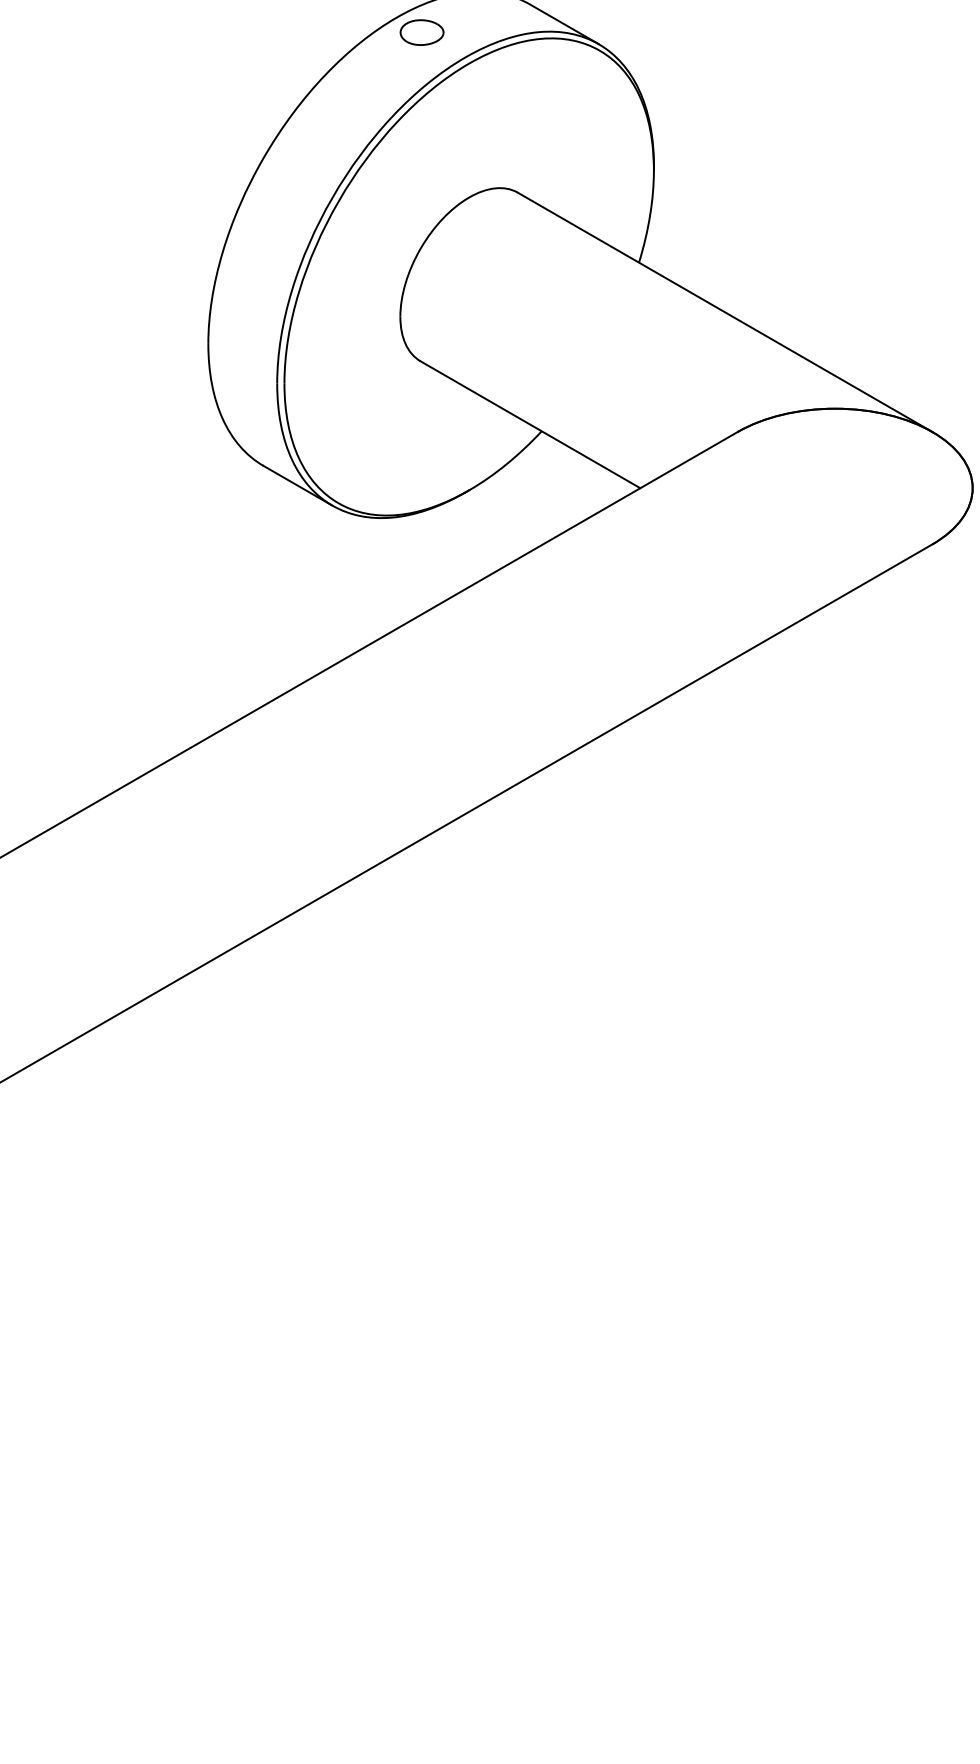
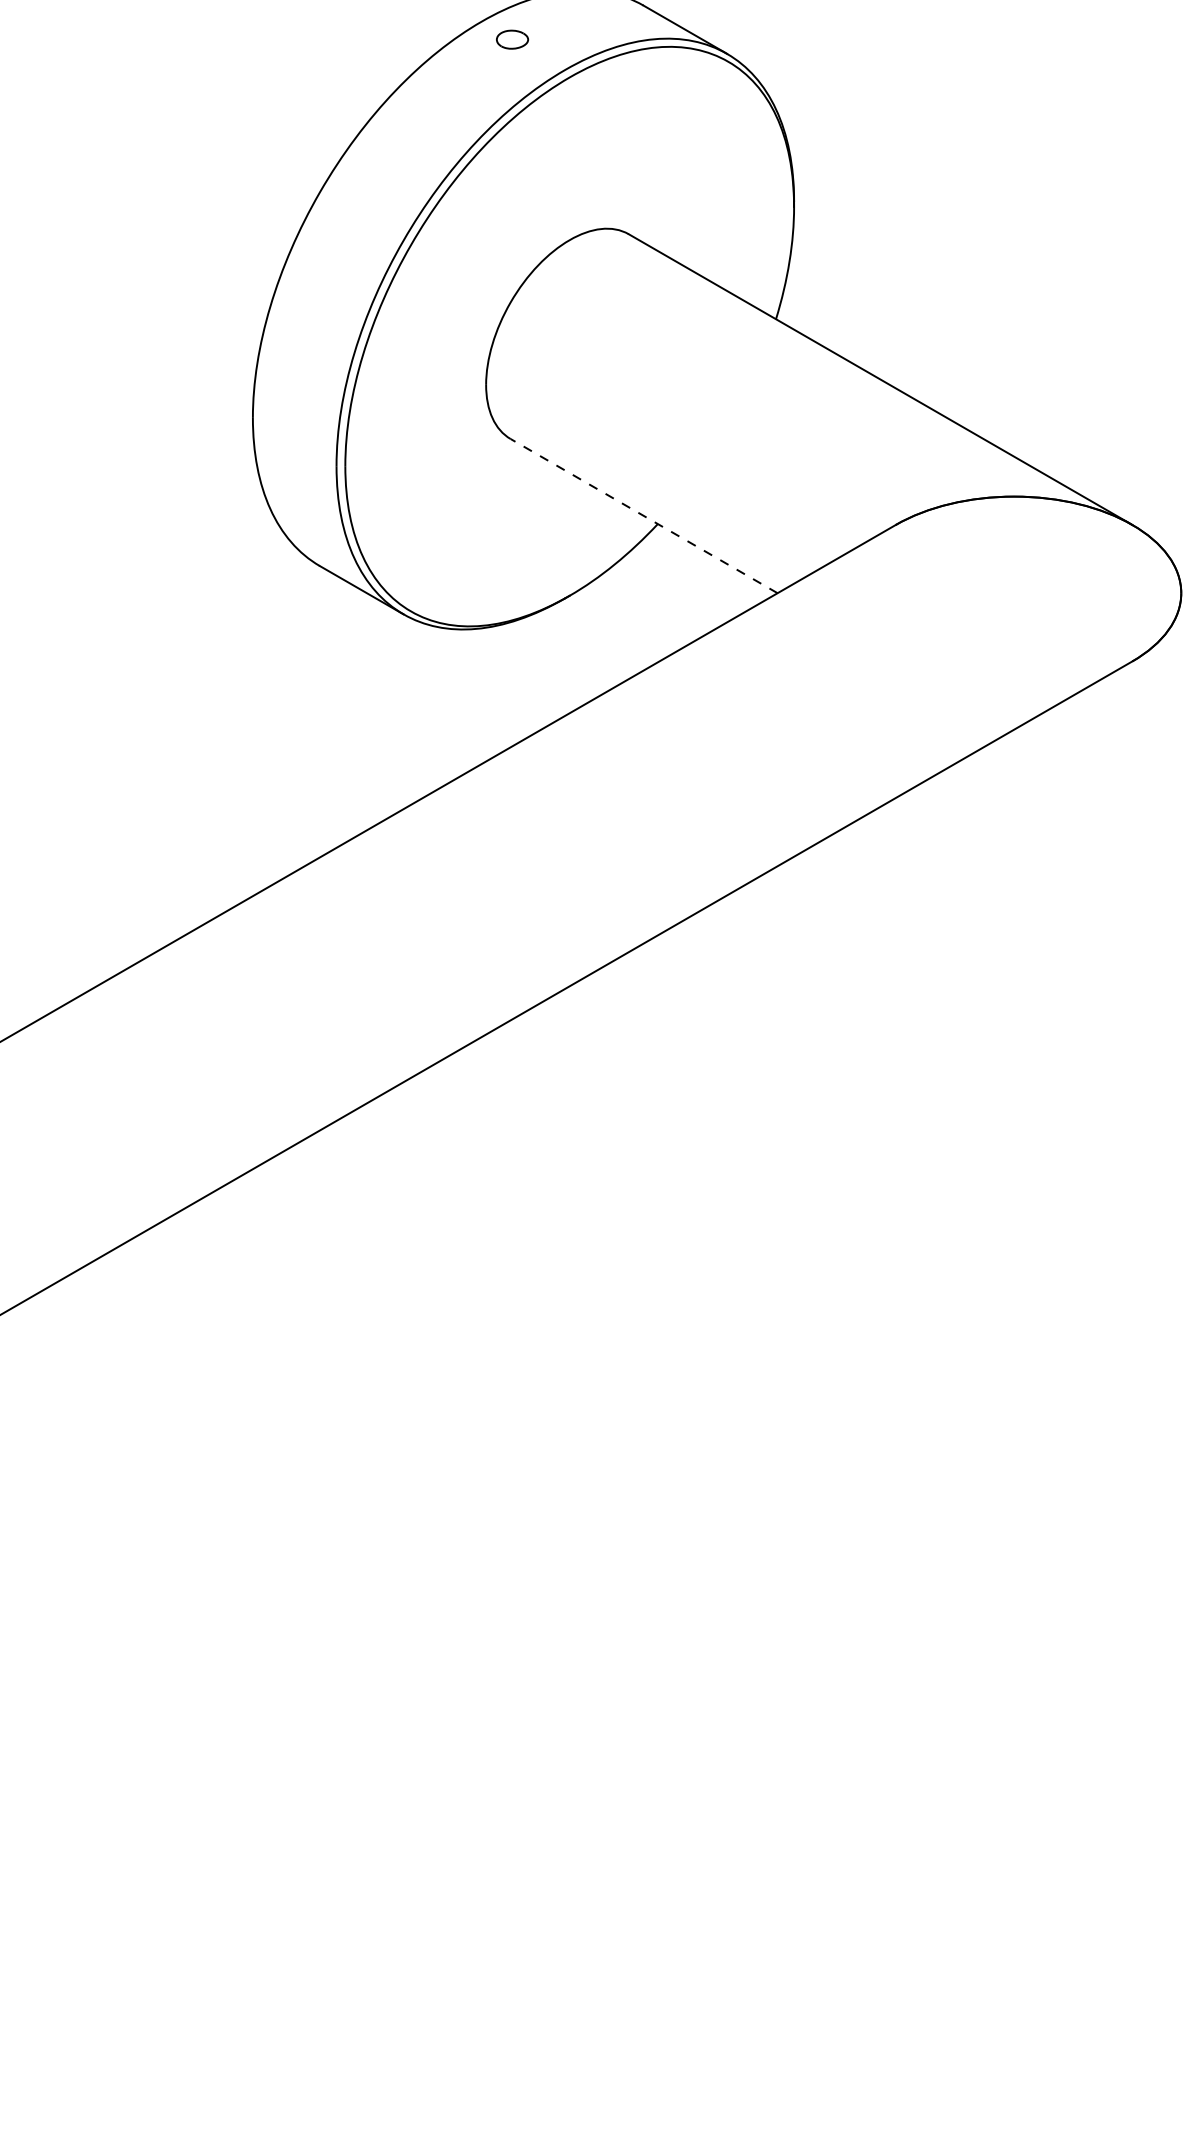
part: (422, 32) -> (512, 39), size x0.6
line: (529, 424) -> (643, 515), solid -> dashed

